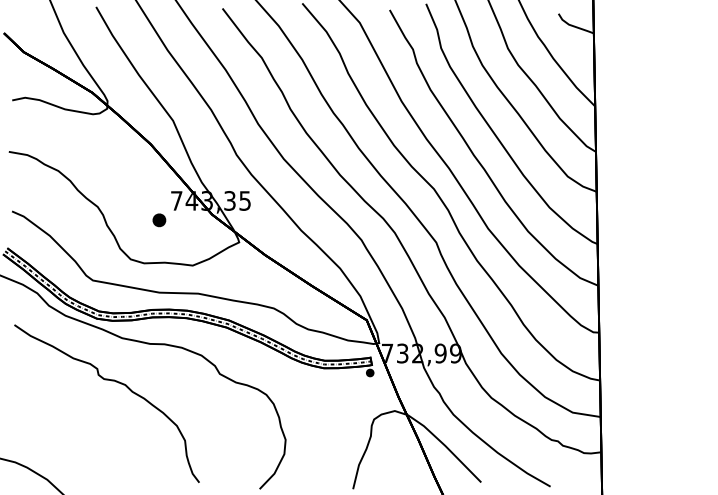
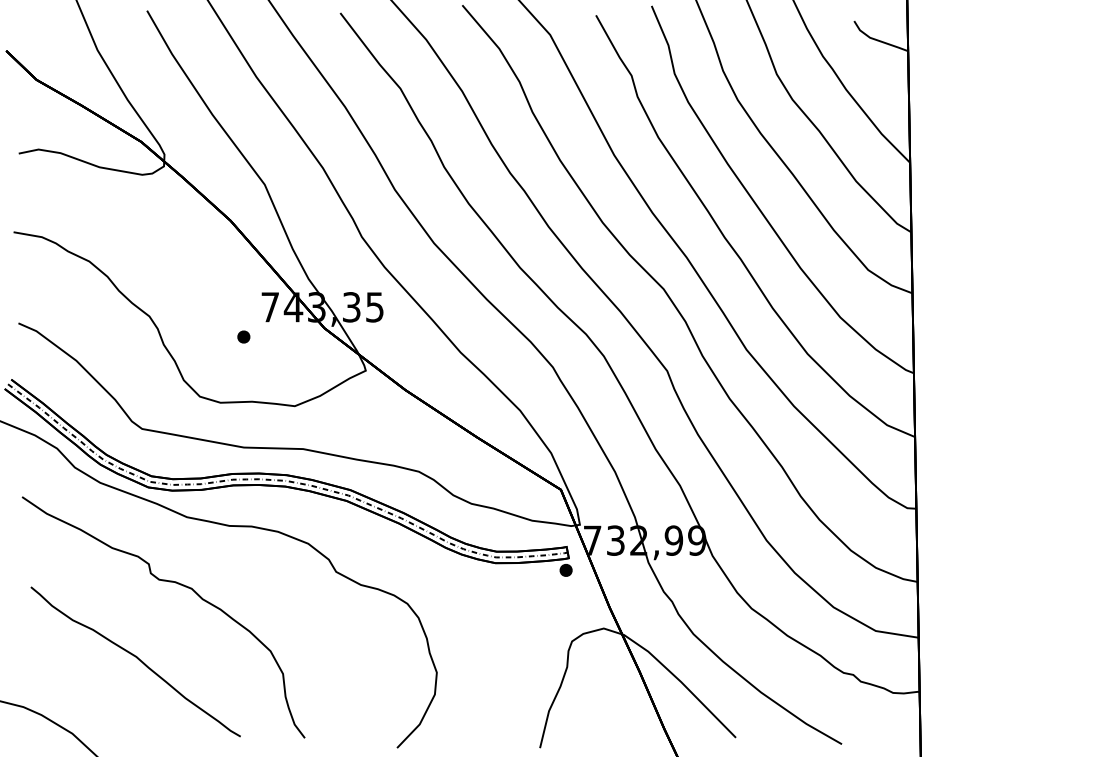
part: (159, 220) -> (243, 337), size x0.62
curve: (89, 431) -> (136, 659), added

